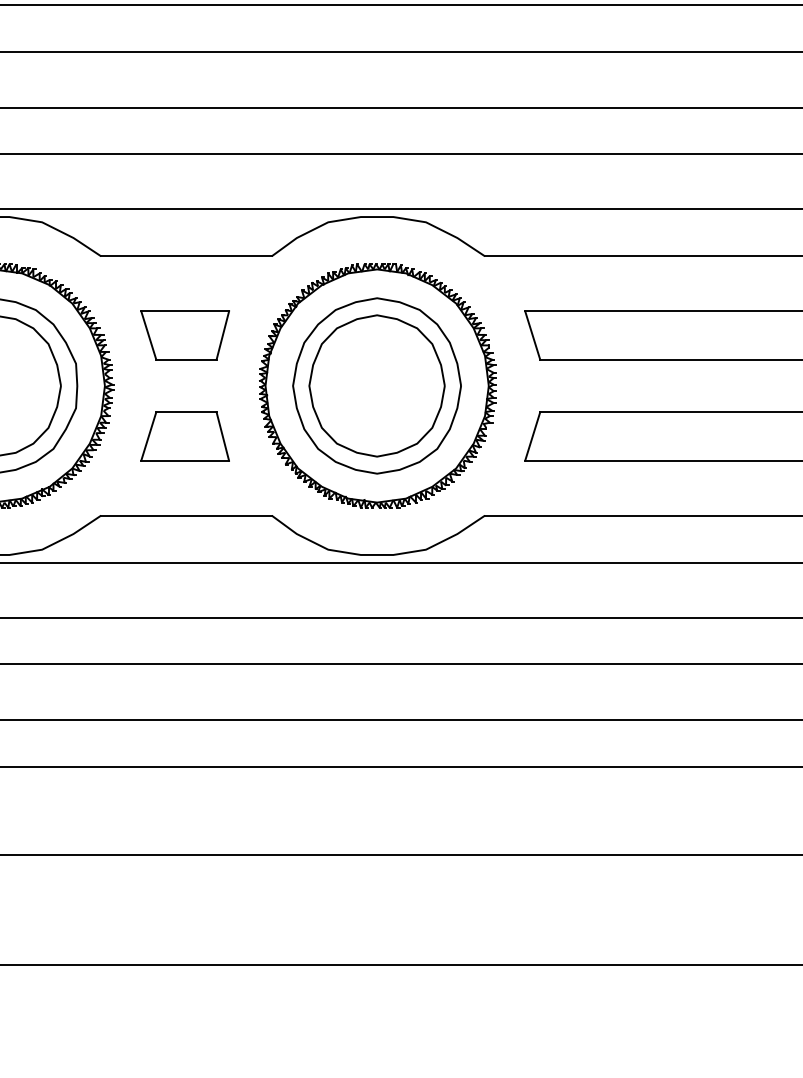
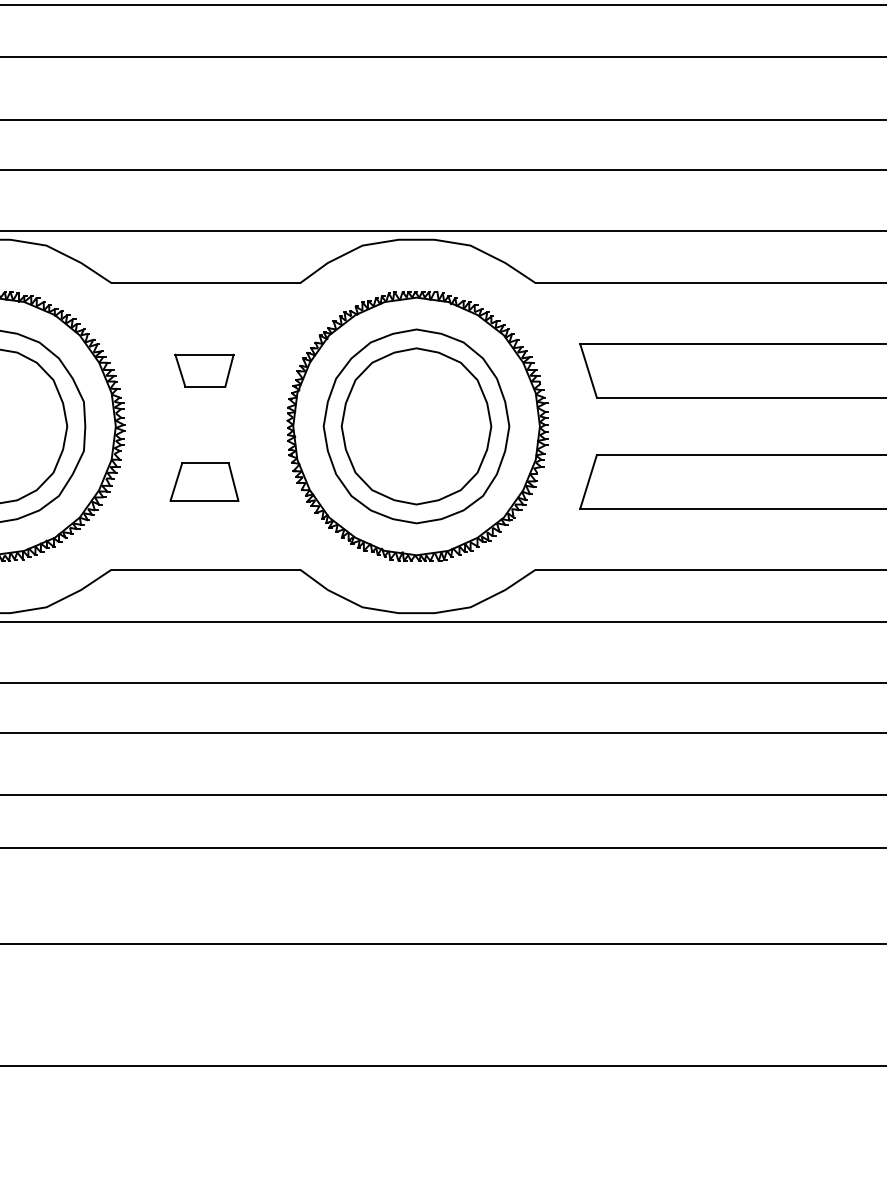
part: (185, 335) -> (204, 370), size x0.6
part: (185, 435) -> (204, 481), size x0.7

